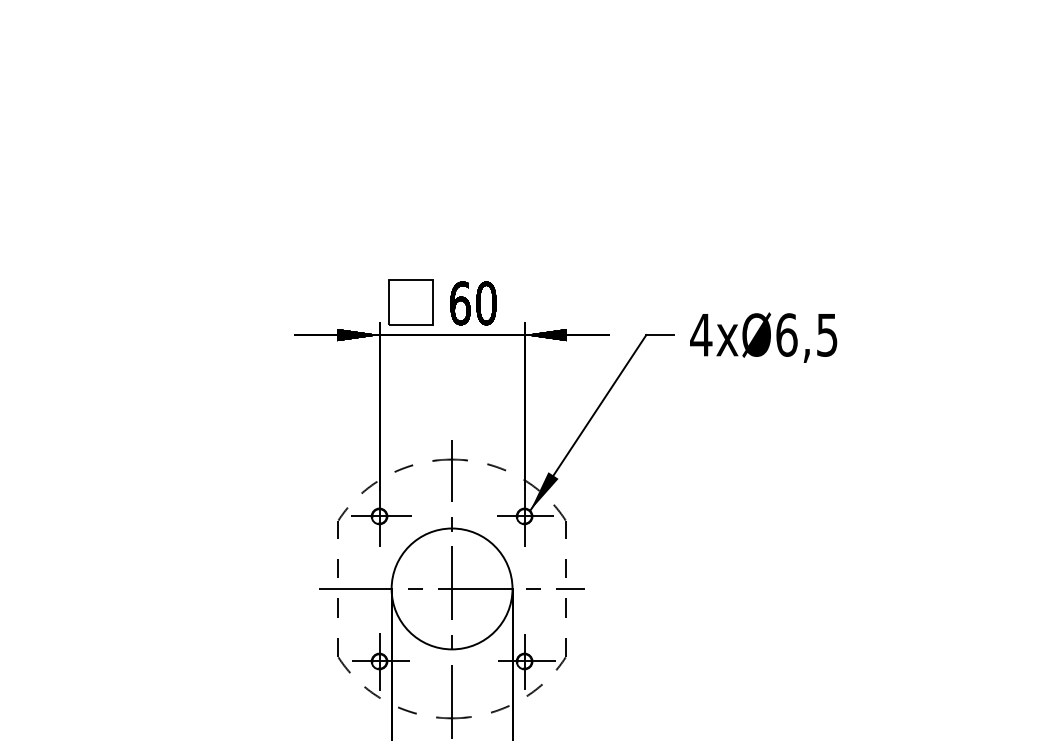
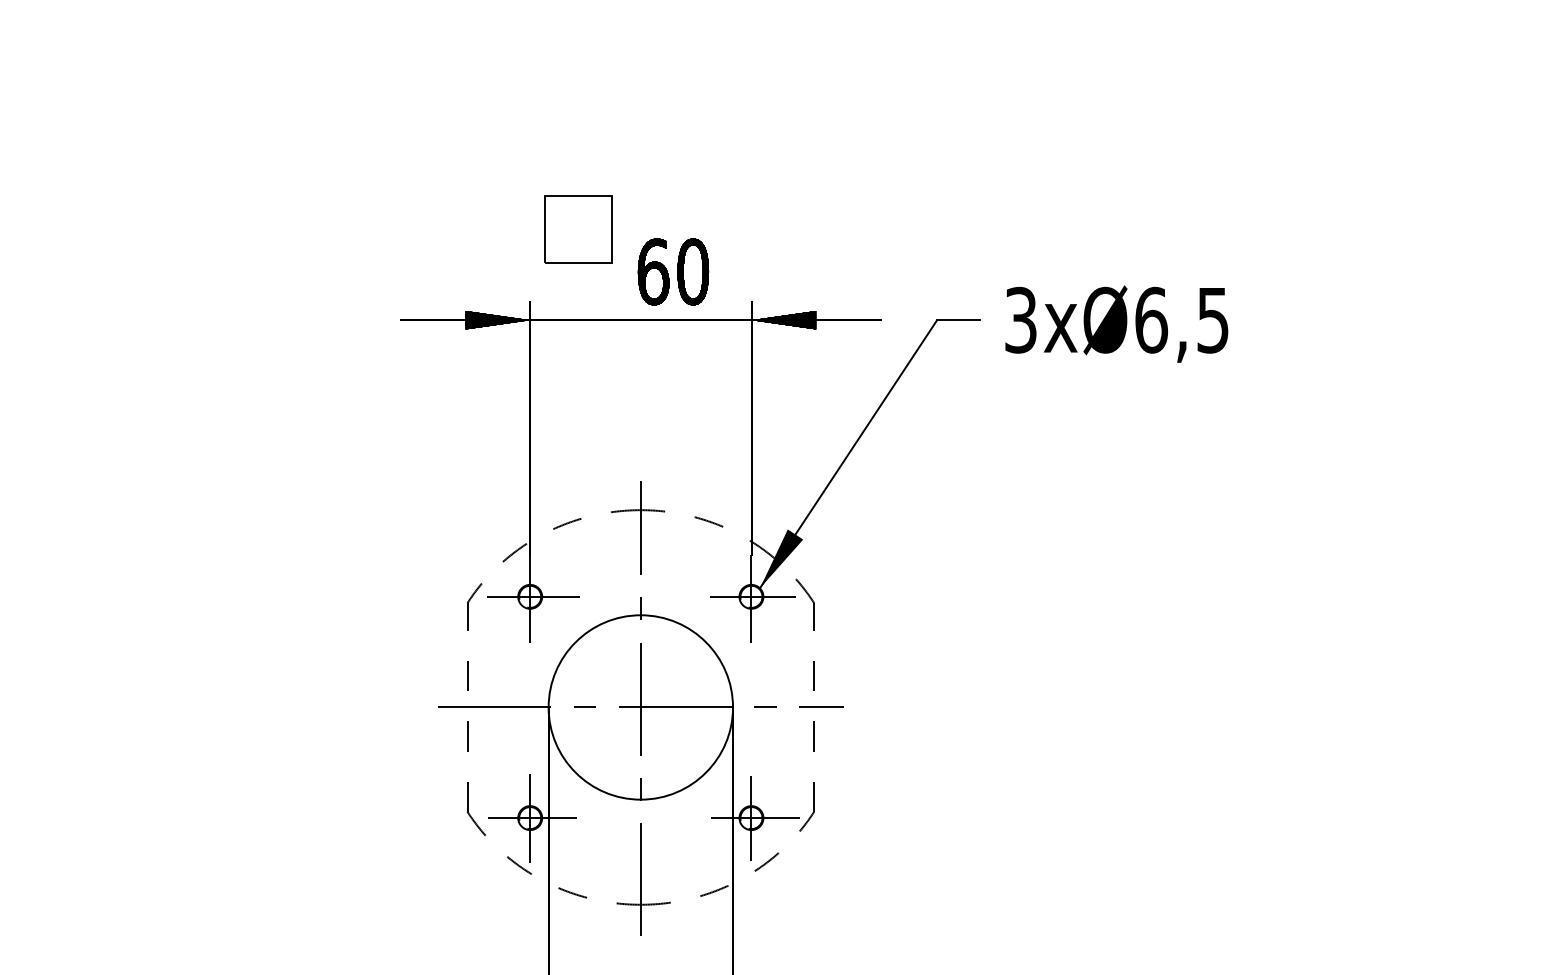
part: (410, 302) -> (577, 229), moved
text: (701, 334) -> (1021, 319), 4xØ6,5 -> 3xØ6,5

